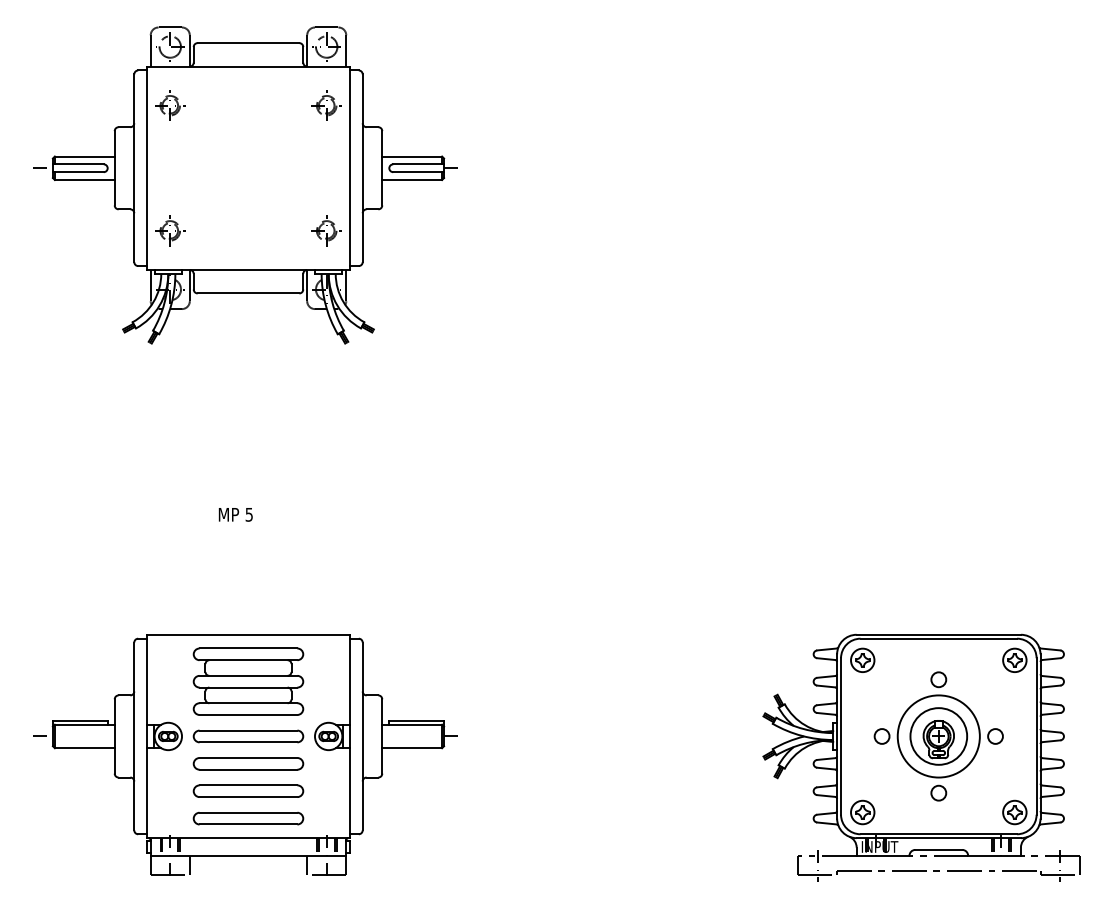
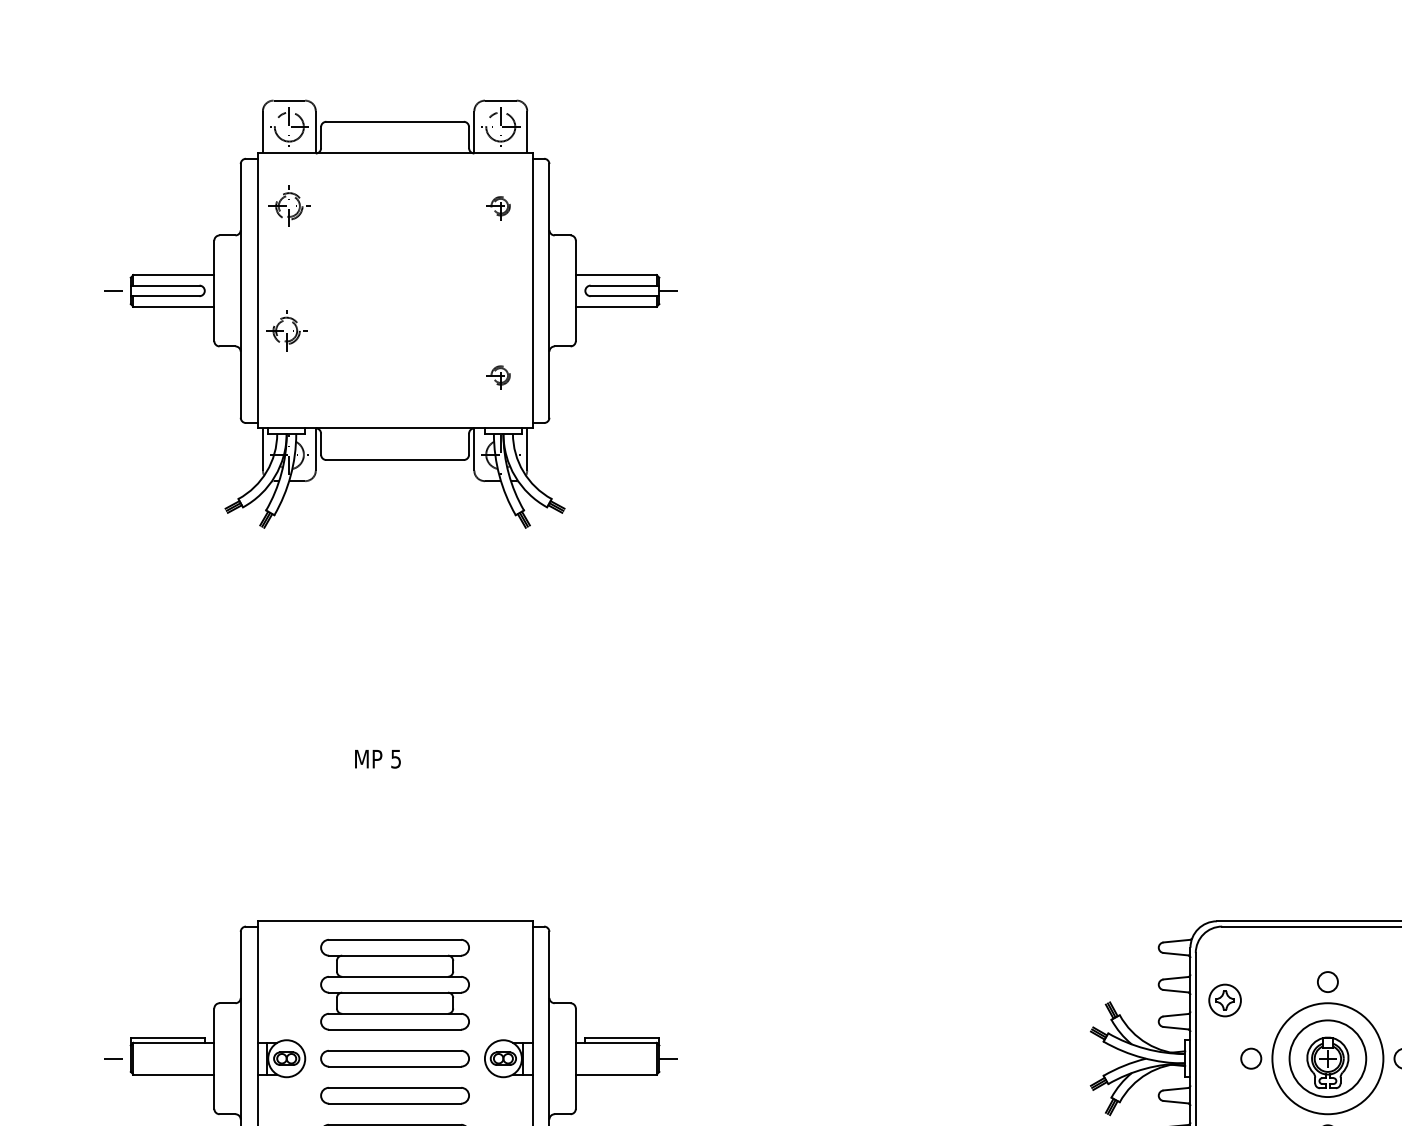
part: (326, 105) -> (500, 206), size x0.7
part: (170, 230) -> (286, 330), moved
part: (326, 230) -> (500, 374), size x0.7
part: (862, 659) -> (1224, 999), moved

